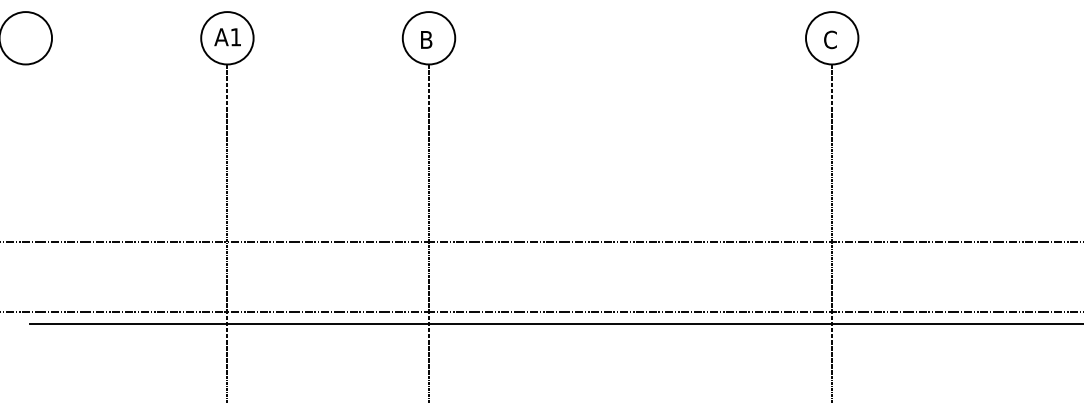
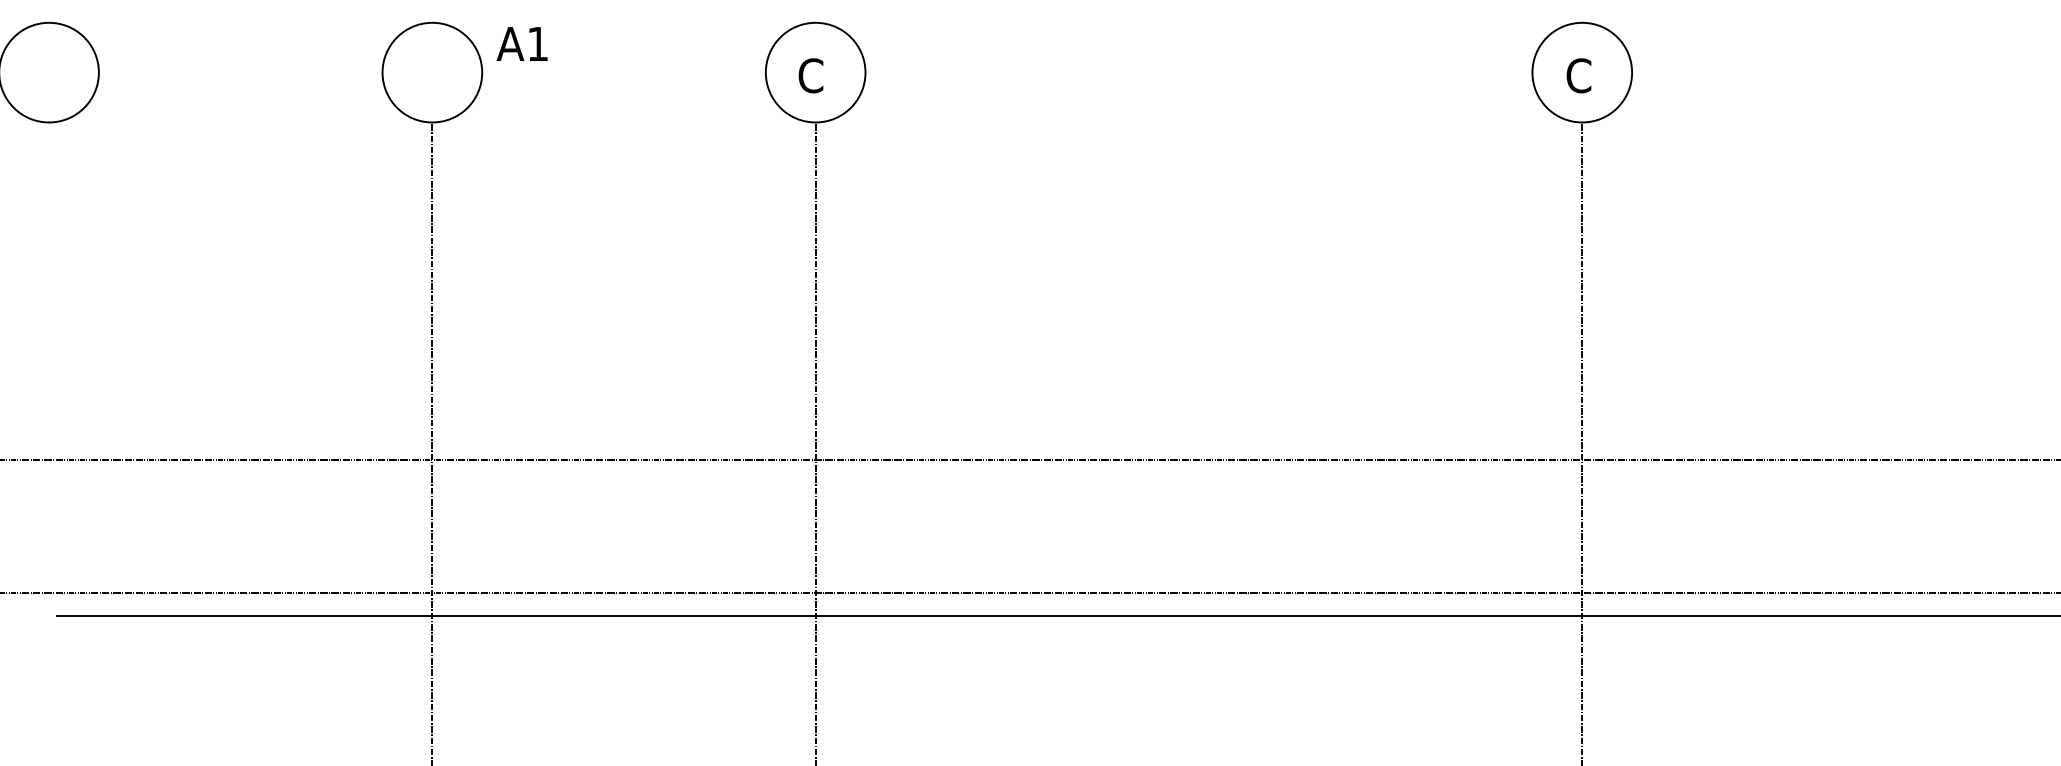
text: (227, 37) -> (521, 44), moved
text: (426, 39) -> (810, 74), B -> C

